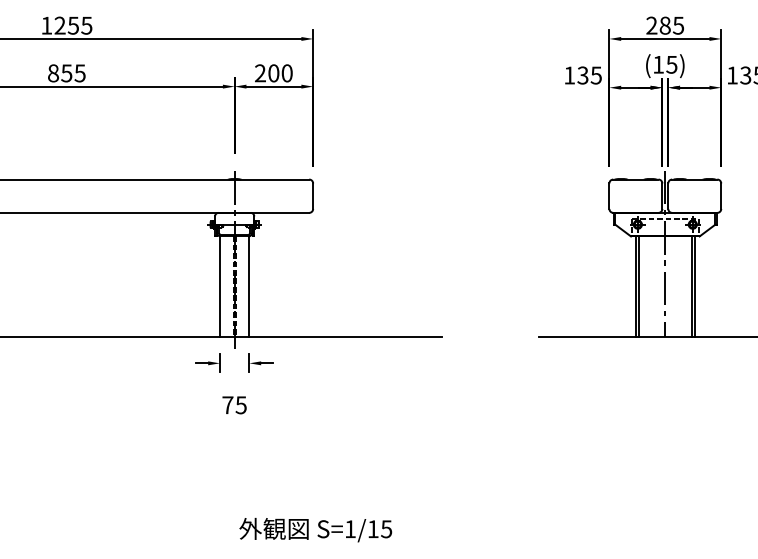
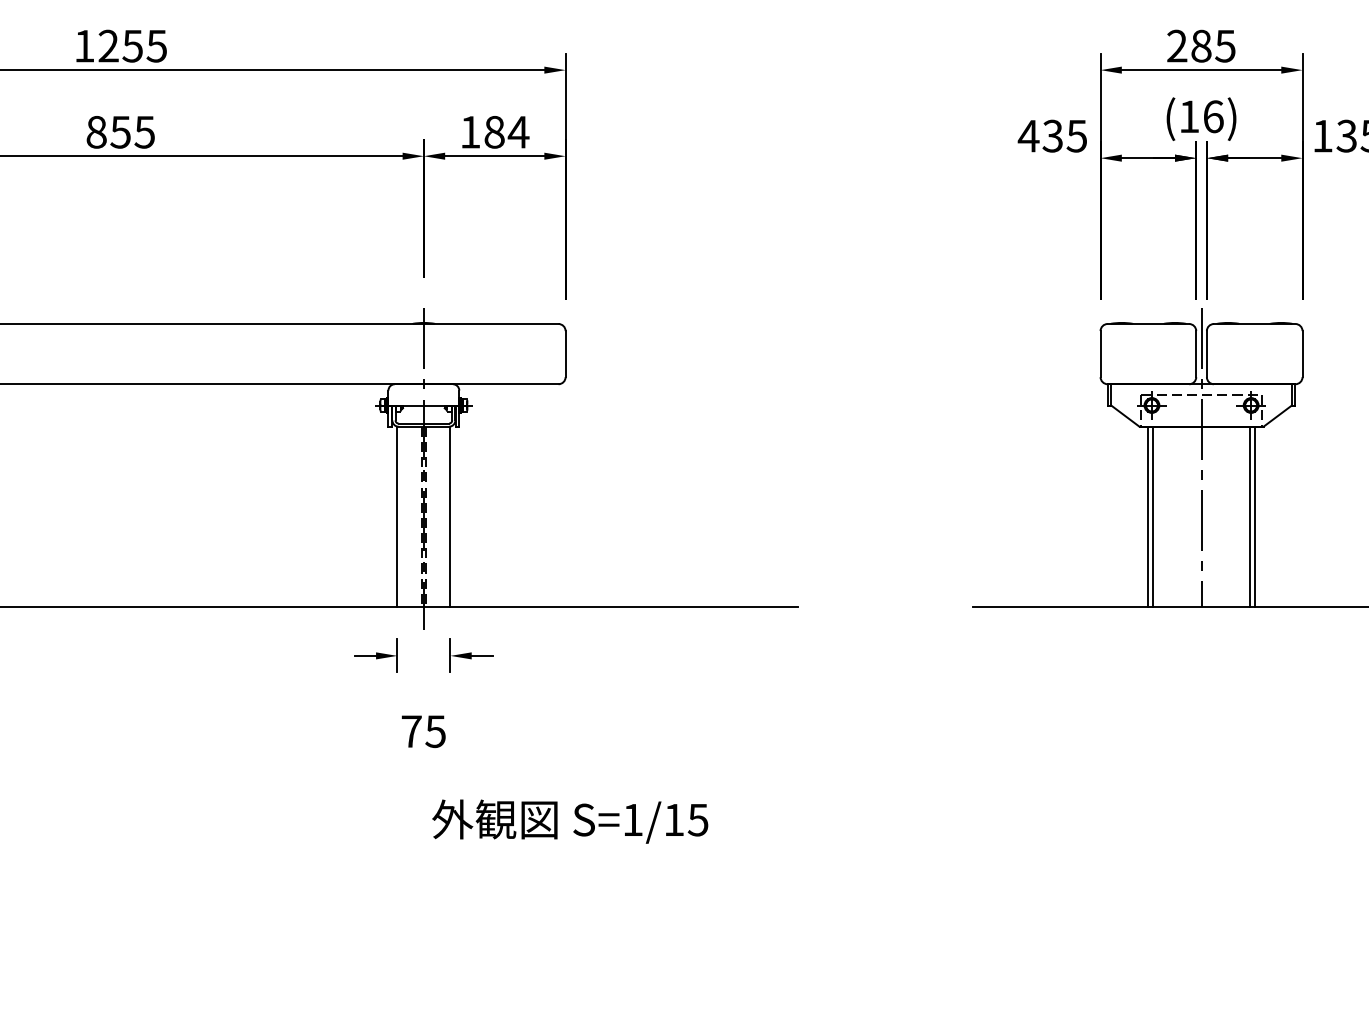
text: (671, 64) -> (1212, 116), (15) -> (16)
text: (274, 73) -> (495, 132), 200 -> 184
text: (569, 75) -> (1028, 136), 135 -> 435
text: (315, 530) -> (569, 822), moved

